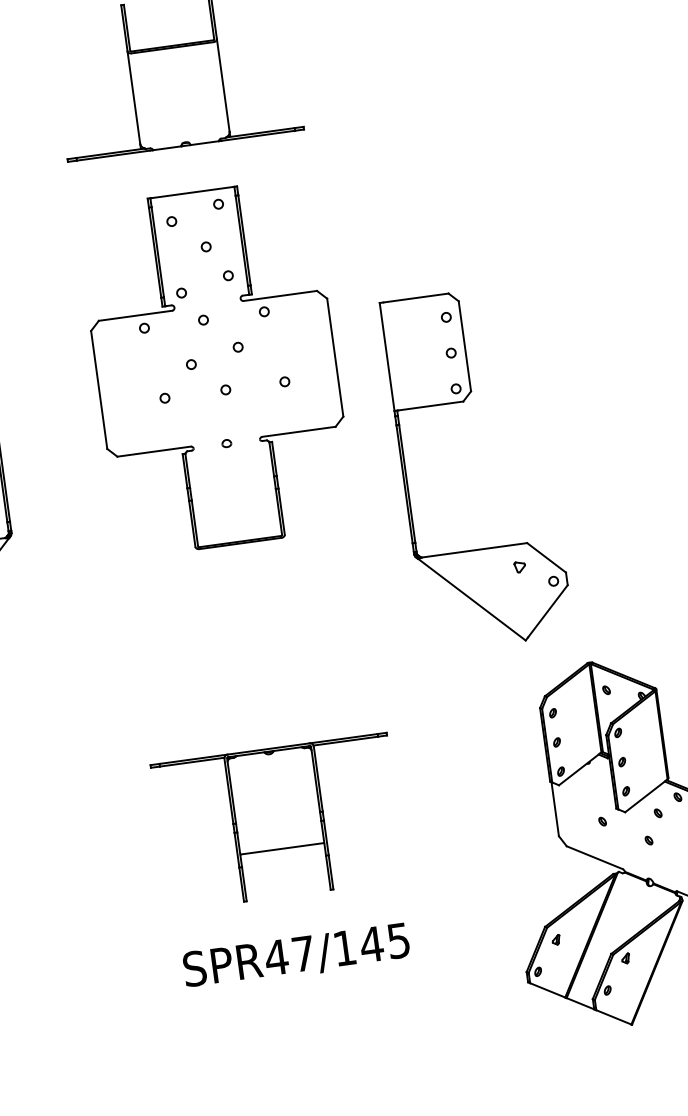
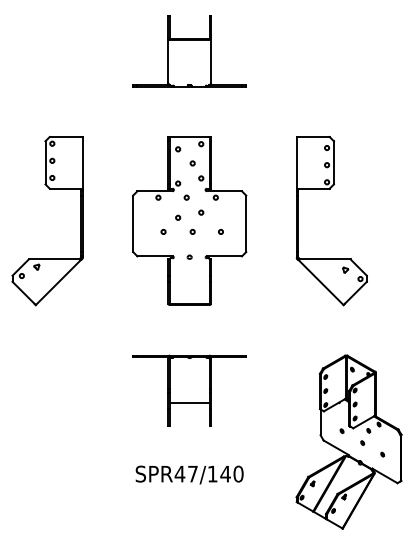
part: (215, 366) -> (189, 220), moved
part: (465, 402) -> (330, 189), moved
part: (278, 822) -> (189, 390), moved
text: (398, 939) -> (238, 473), SPR47/145 -> SPR47/140

